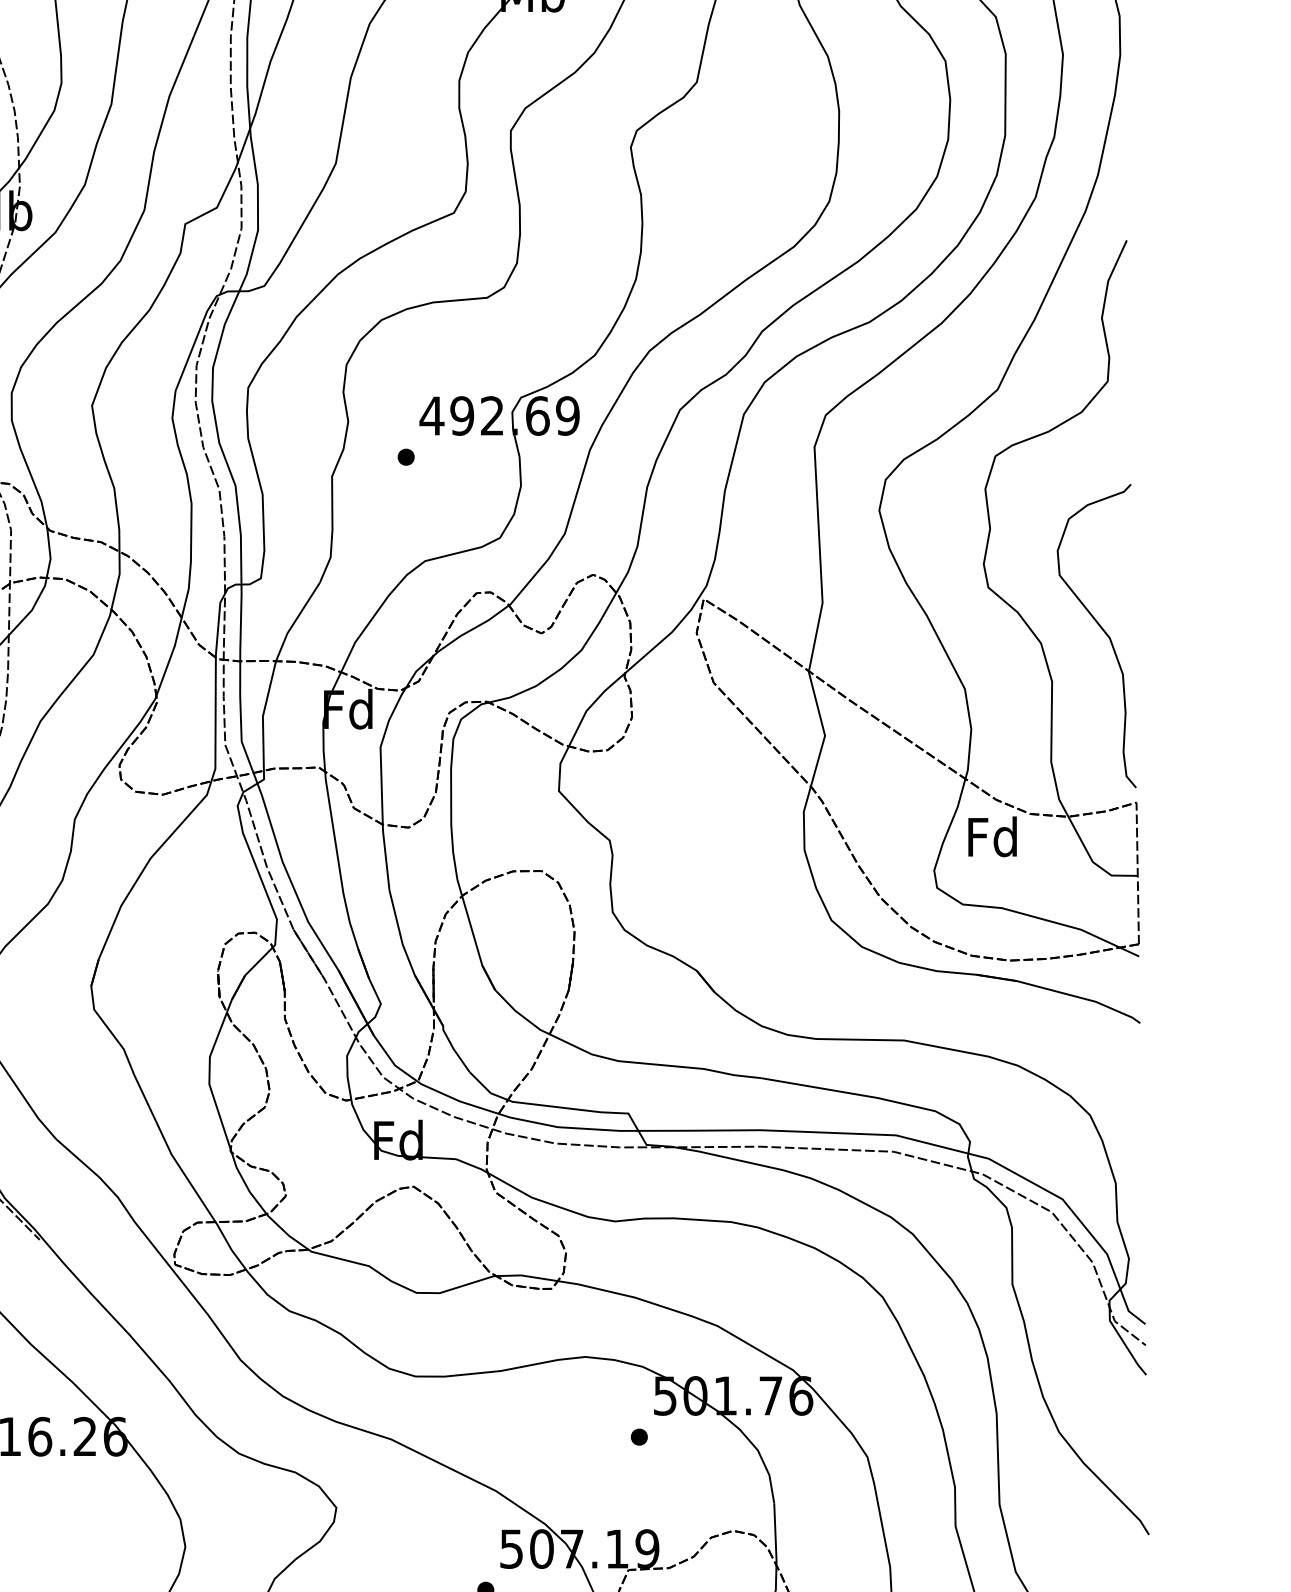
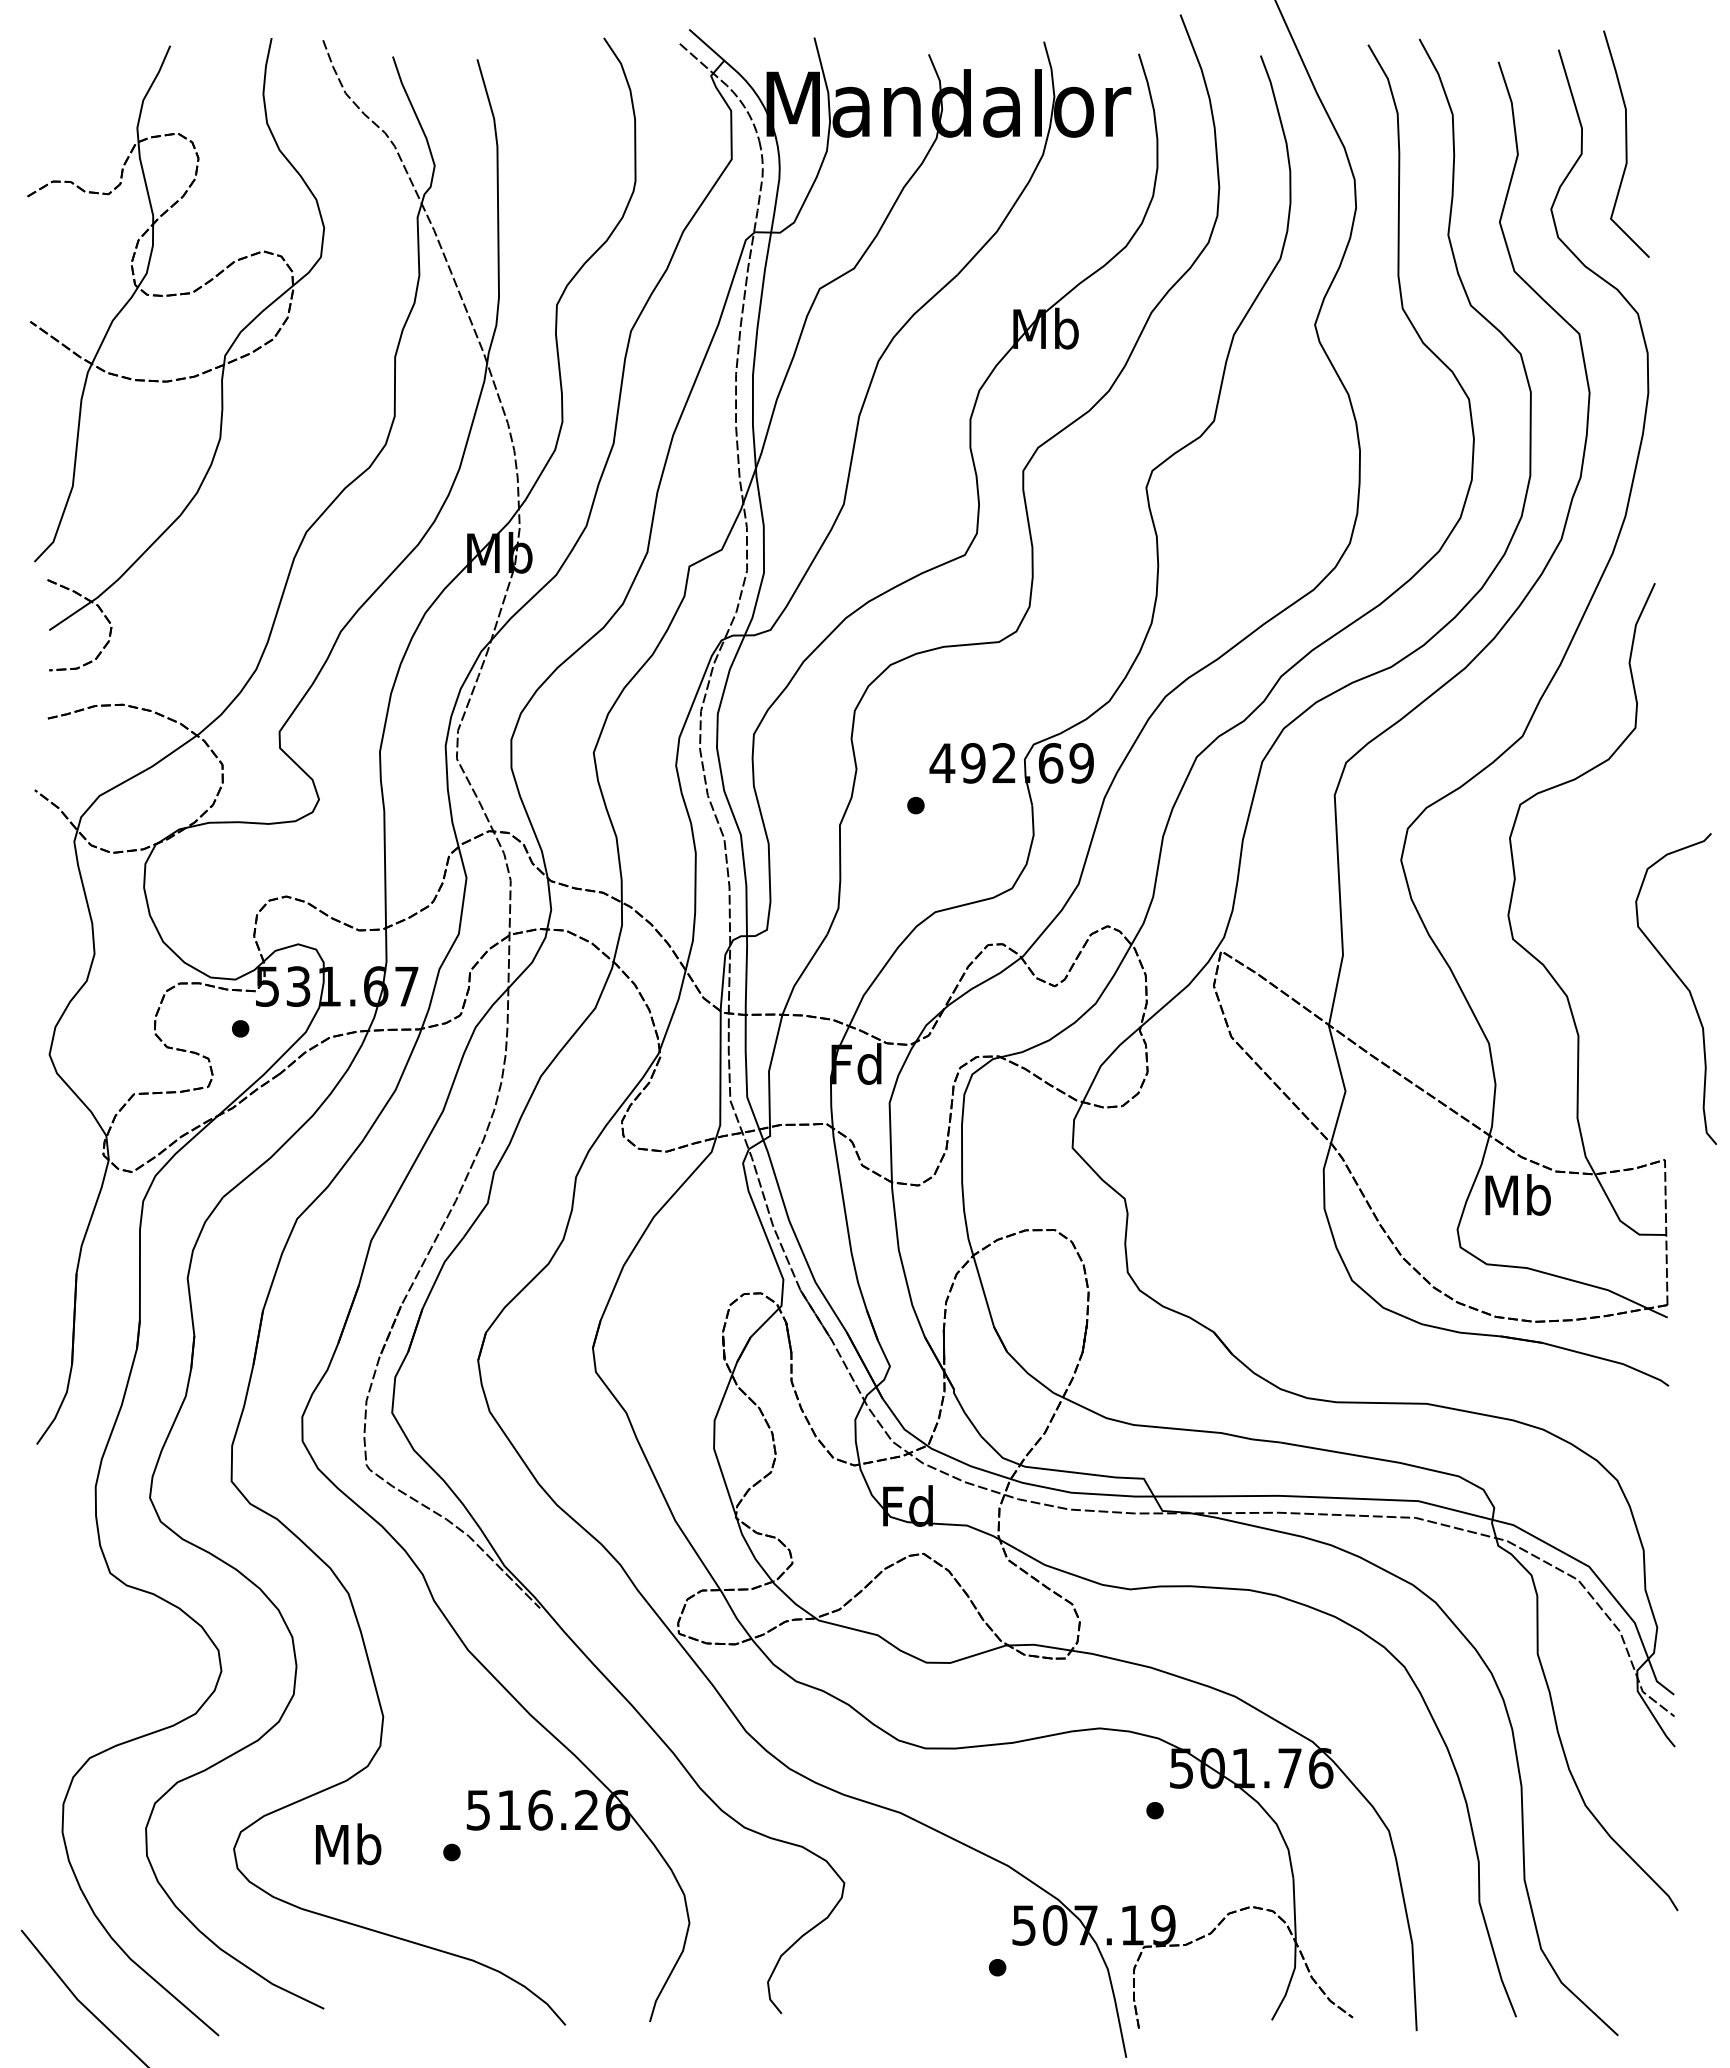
curve: (1103, 632) -> (1683, 985), moved
text: (992, 836) -> (1517, 1194), Fd -> Mb

